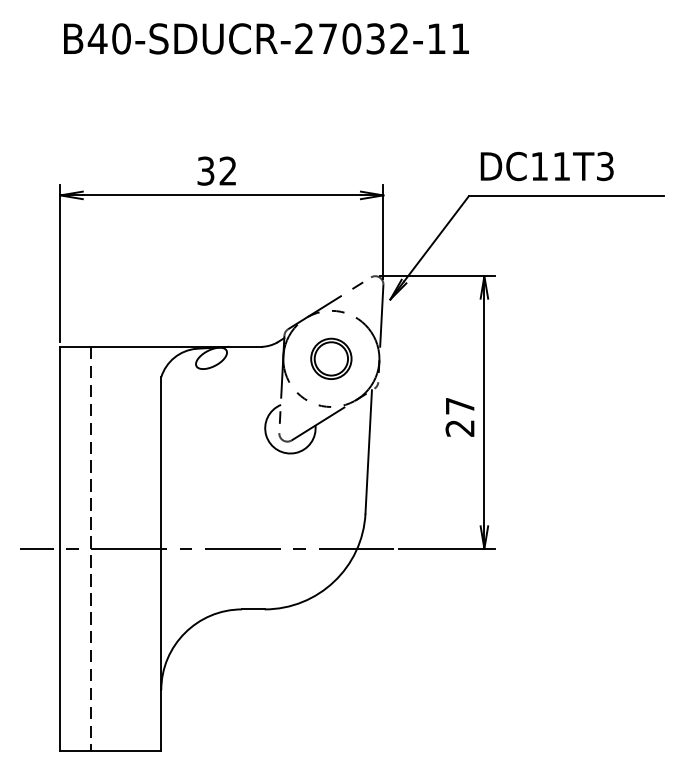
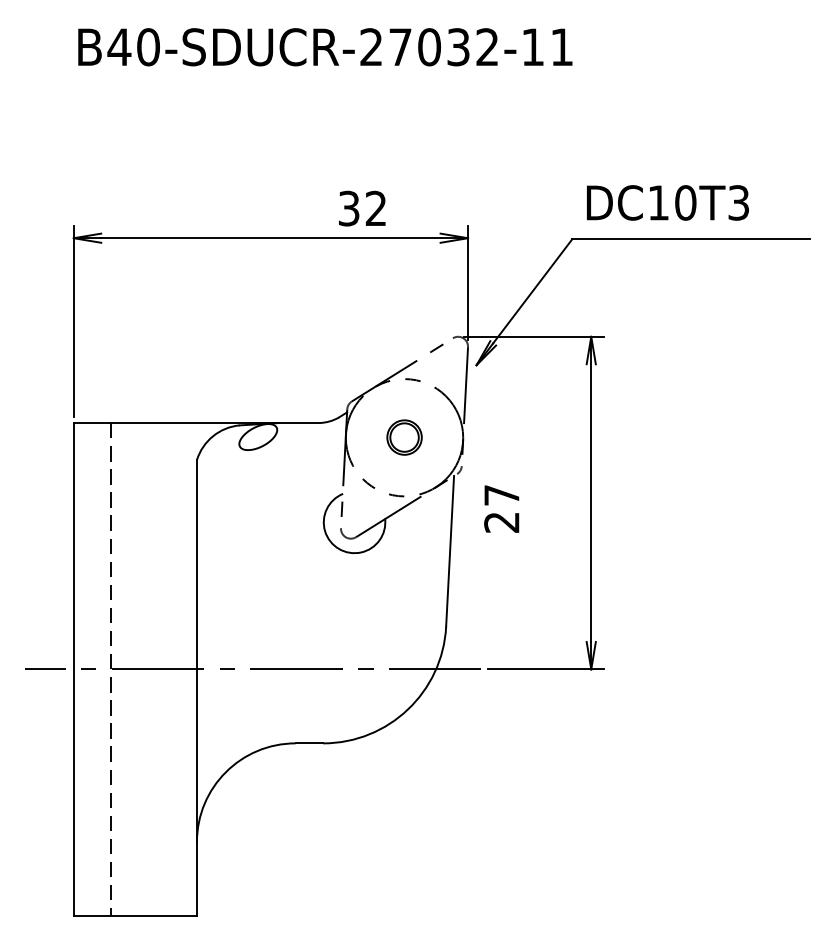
text: (561, 166) -> (685, 202), DC11T3 -> DC10T3
text: (216, 170) -> (361, 207), moved
part: (331, 358) -> (404, 437), size x0.7
text: (459, 417) -> (501, 509), moved

